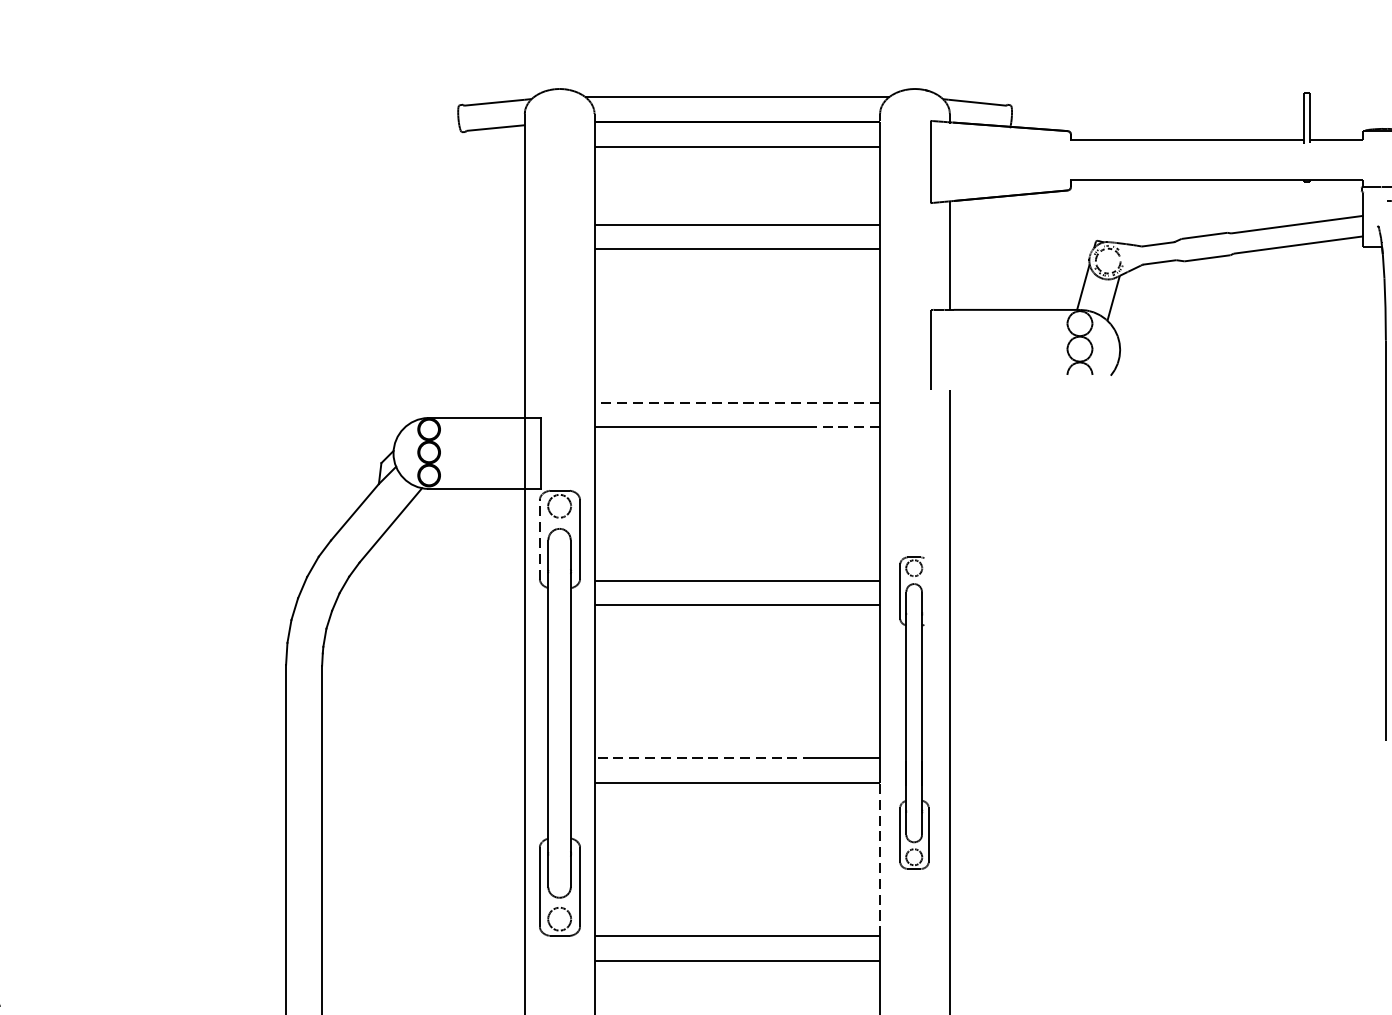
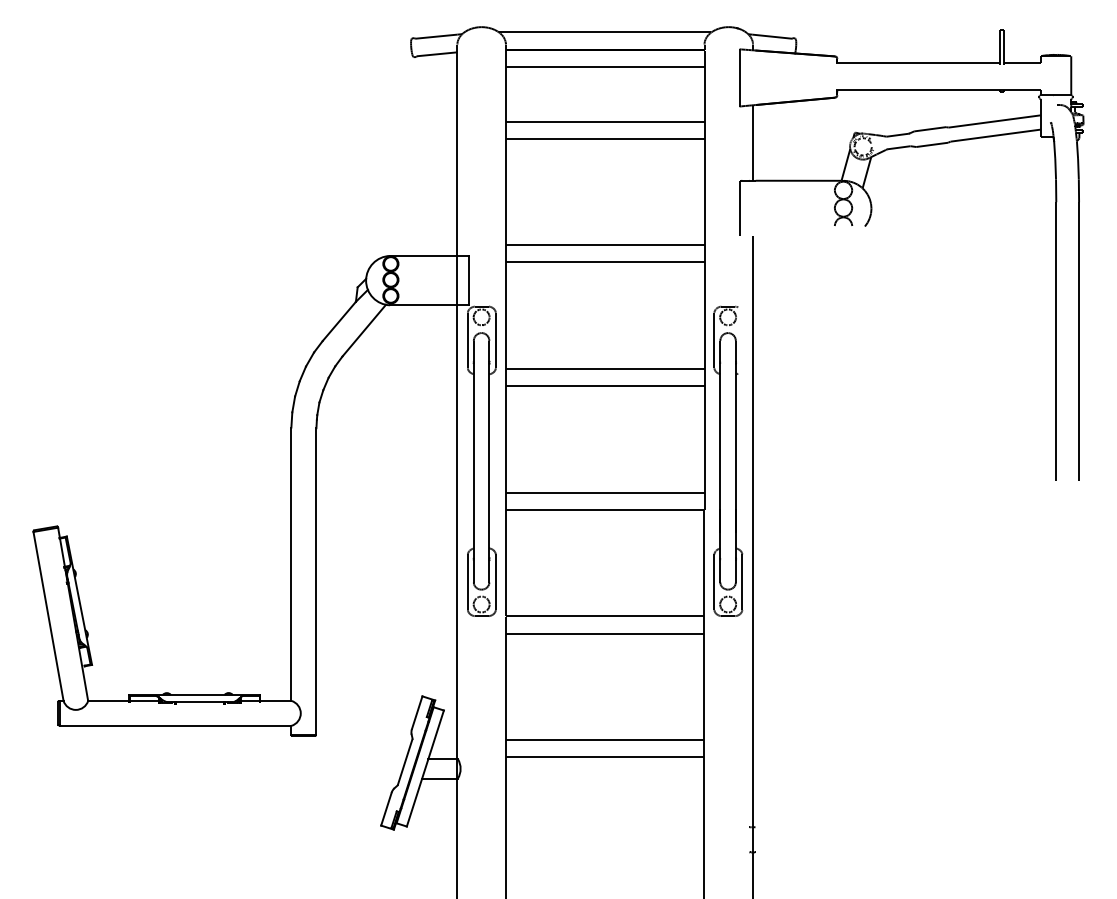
line: (736, 402) -> (604, 245), dashed -> solid
line: (845, 427) -> (680, 262), dashed -> solid
line: (539, 539) -> (467, 340), dashed -> solid
part: (914, 712) -> (728, 460), size x1.43
line: (703, 758) -> (581, 492), dashed -> solid
line: (880, 858) -> (704, 562), dashed -> solid

